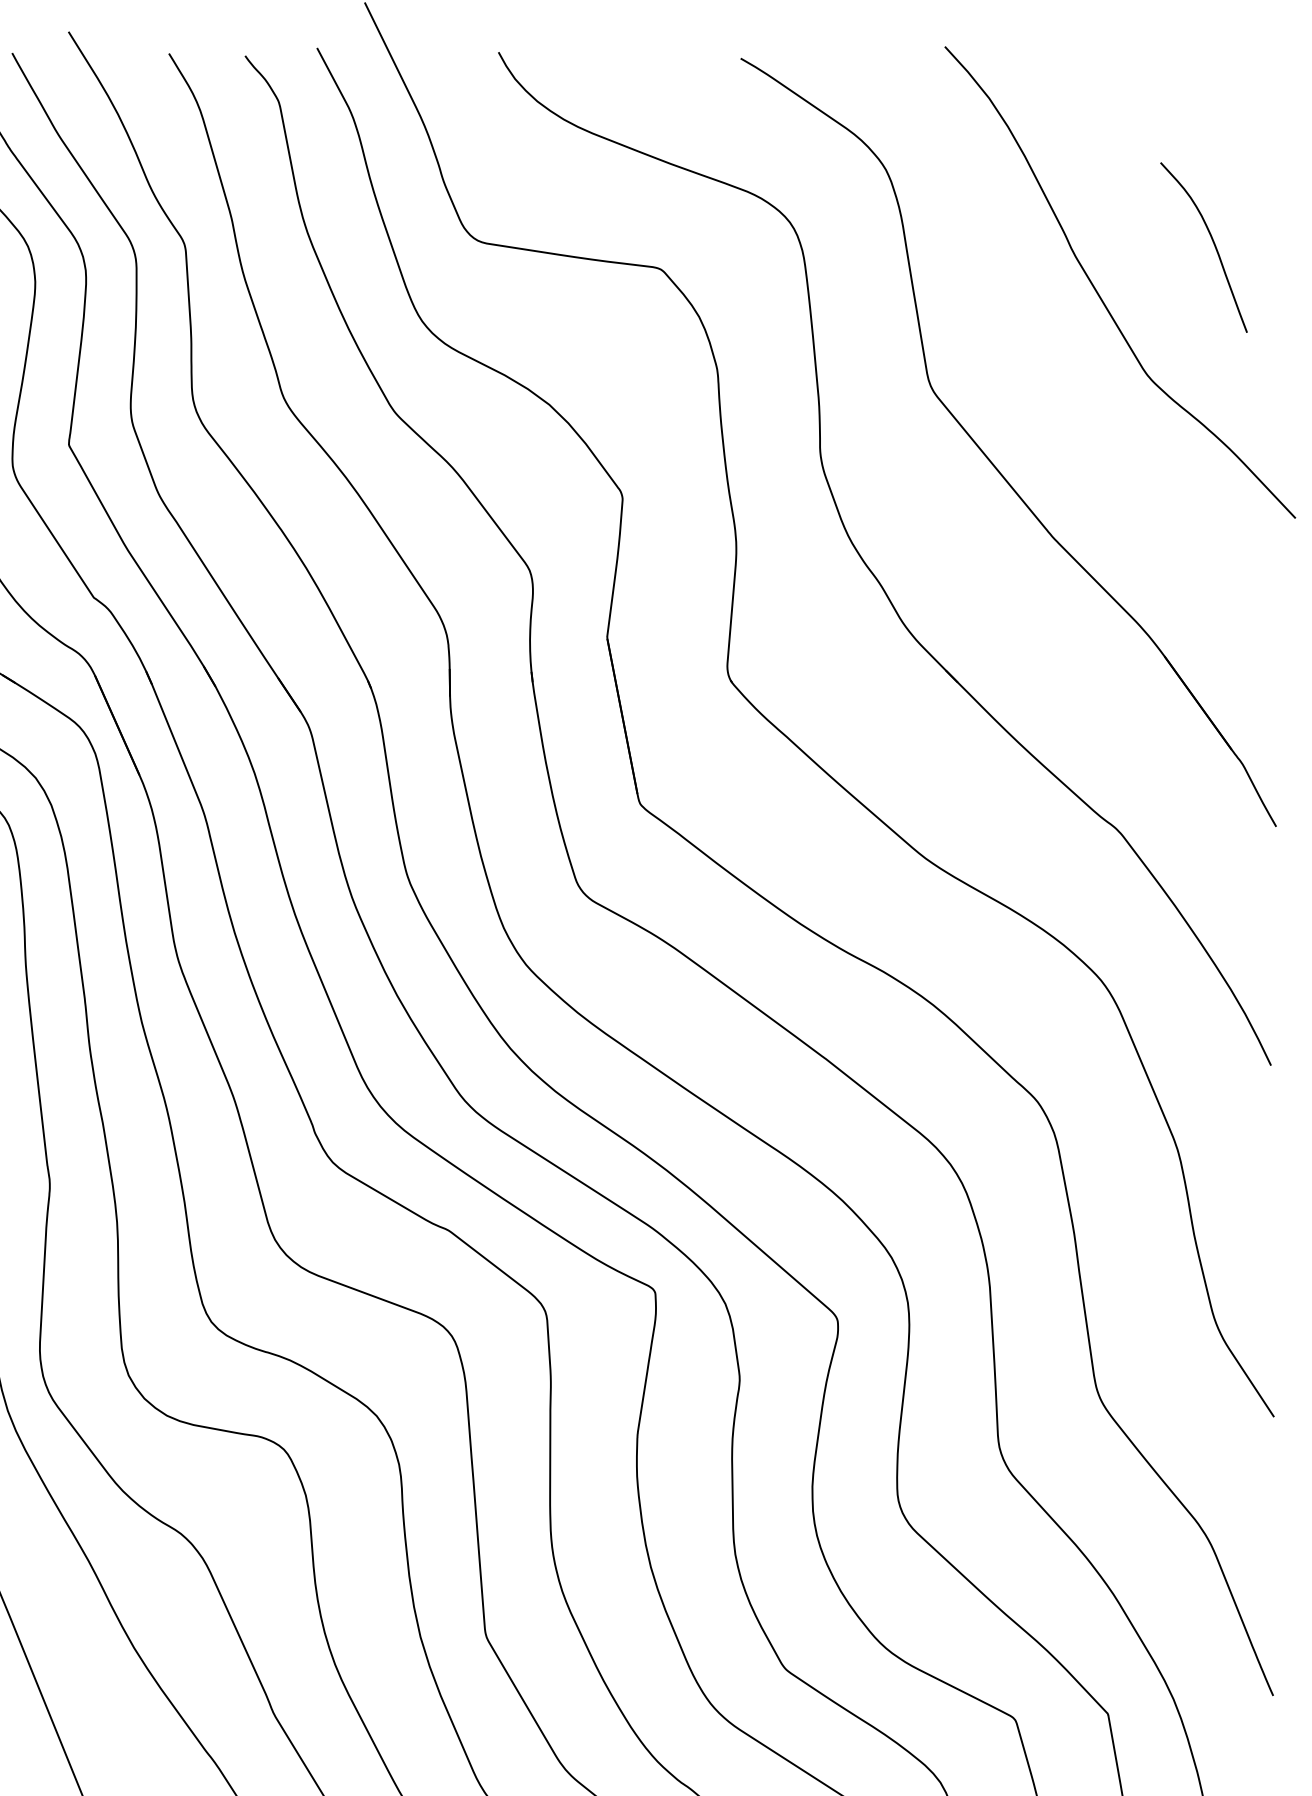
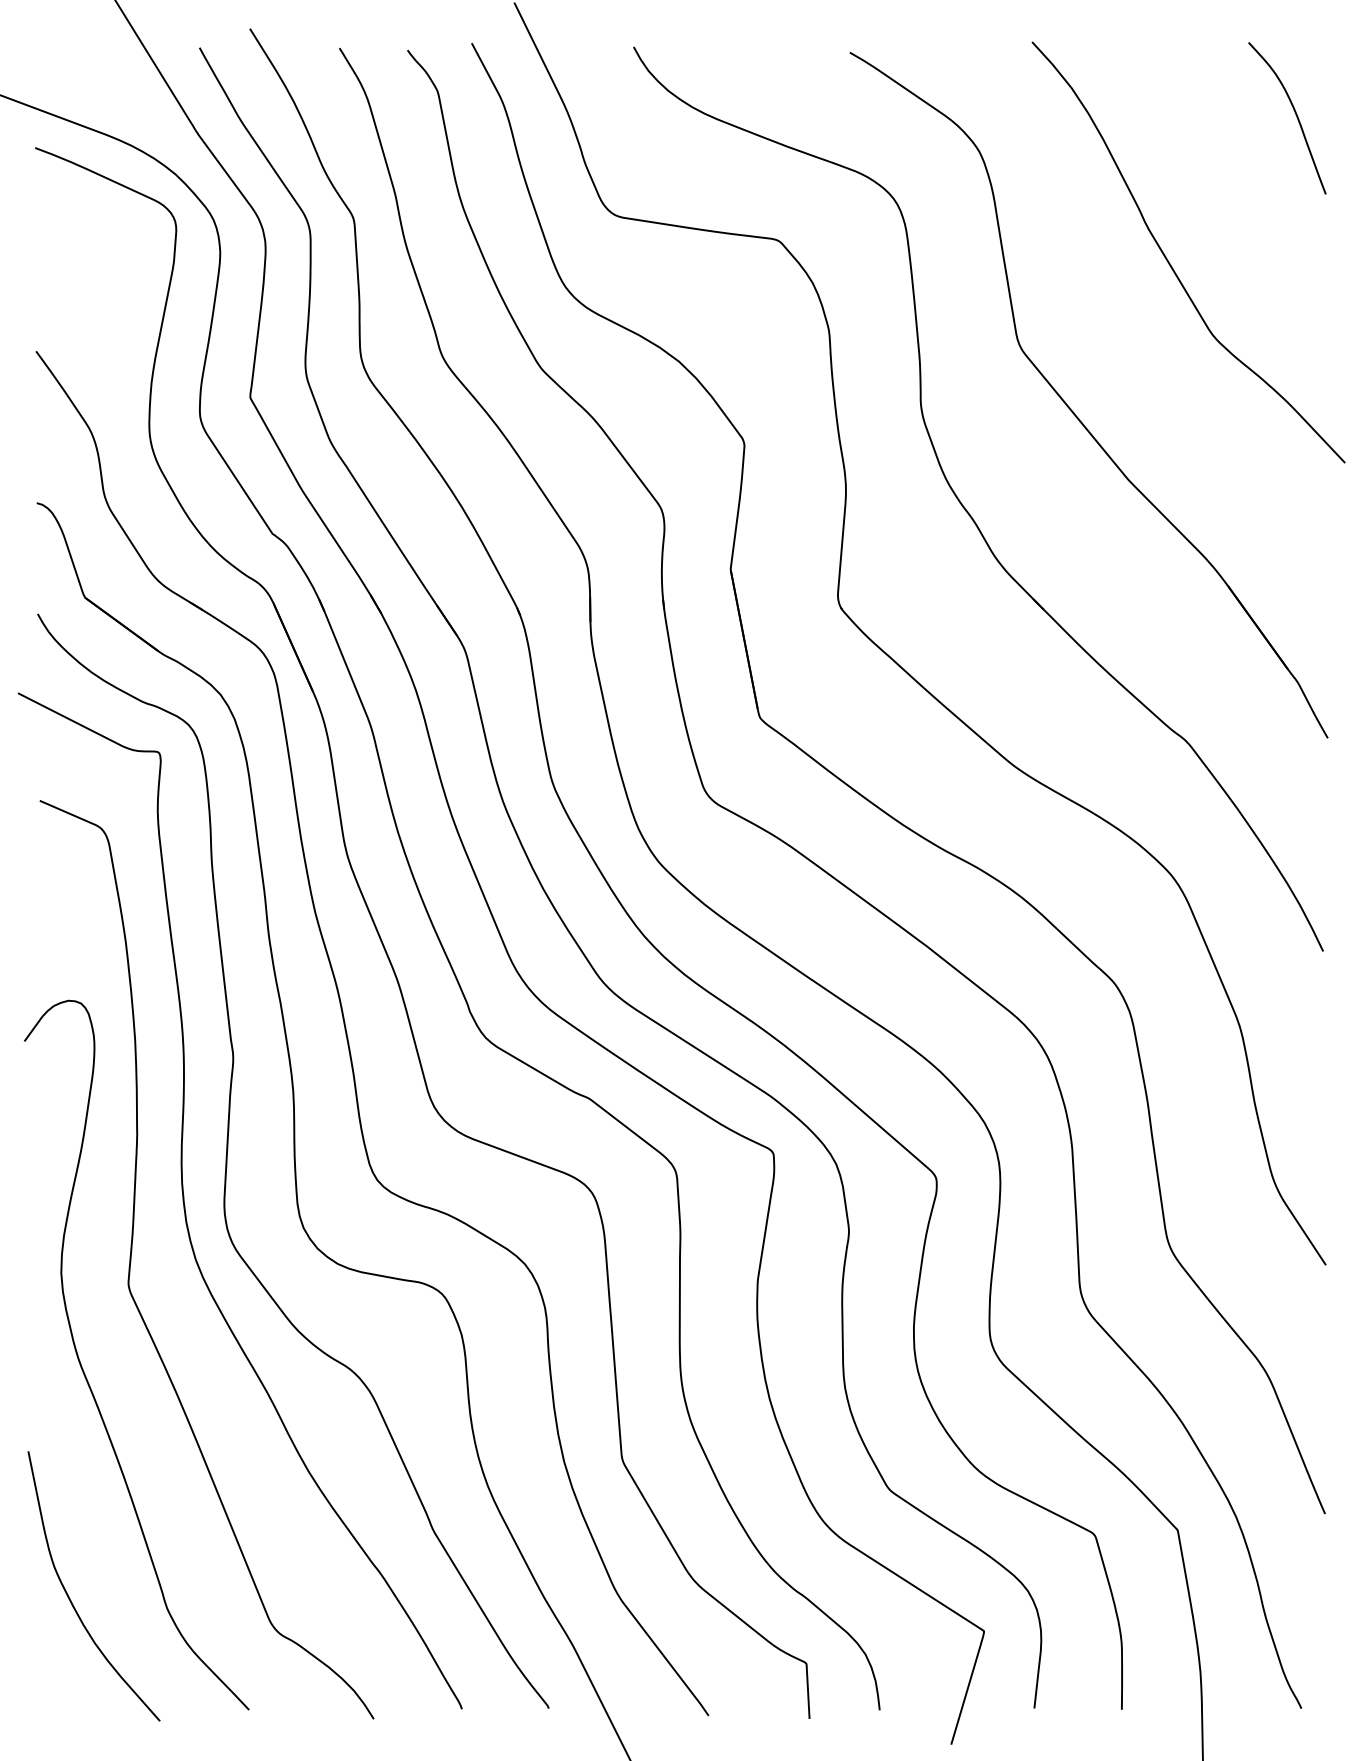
curve: (1213, 244) -> (1295, 115), moved

